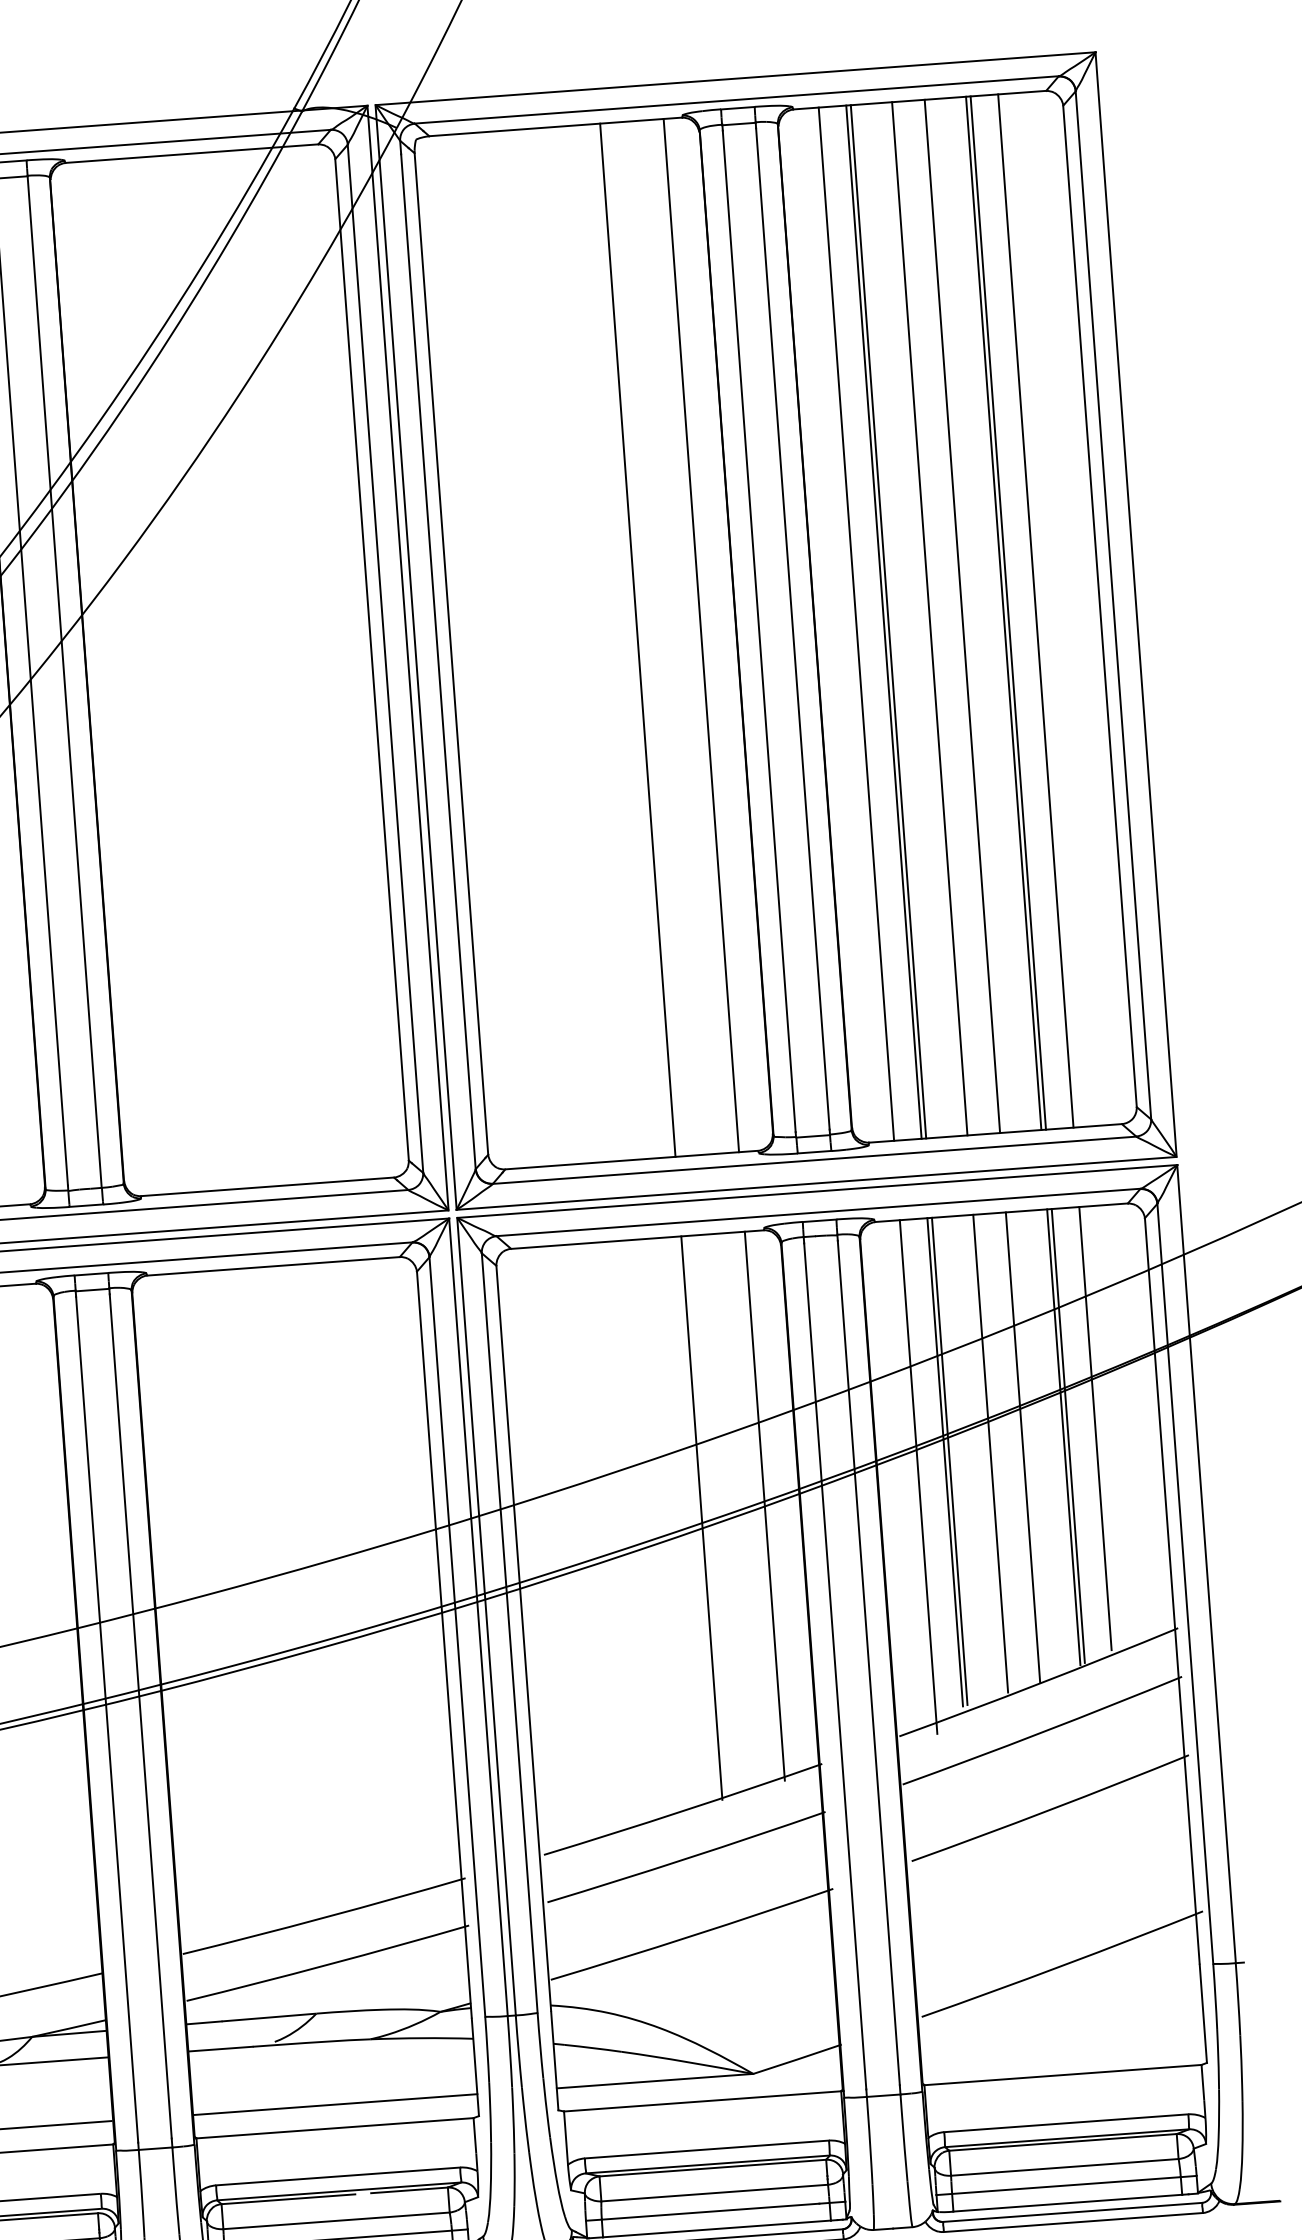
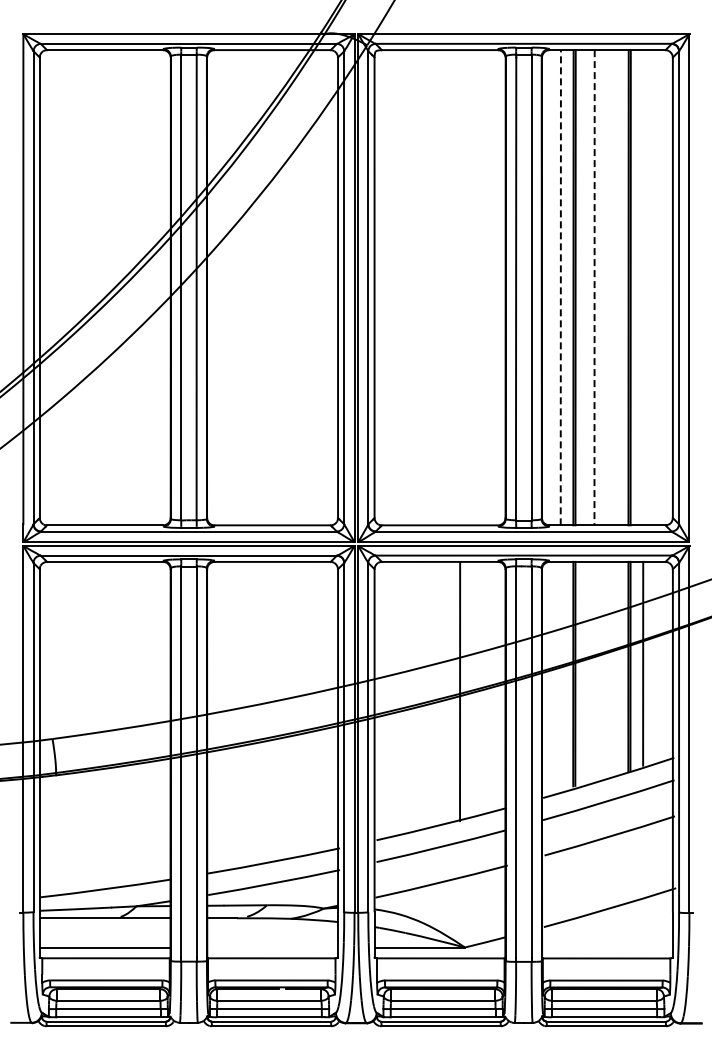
line: (1036, 610) -> (643, 287), removed
line: (962, 615) -> (609, 287), removed
line: (929, 618) -> (594, 287), solid -> dashed
line: (855, 623) -> (560, 287), solid -> dashed
line: (701, 635) -> (489, 287), removed
line: (638, 639) -> (460, 287), removed
line: (1023, 1446) -> (609, 669), removed
line: (990, 1453) -> (594, 671), removed
line: (918, 1475) -> (560, 679), removed
line: (765, 1504) -> (489, 687), removed
line: (334, 2104) -> (272, 947), removed

